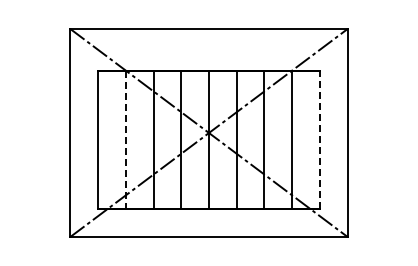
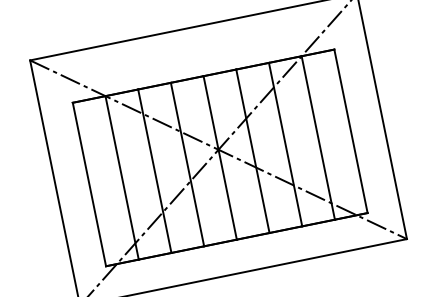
line: (319, 139) -> (350, 130), dashed -> solid
line: (125, 140) -> (121, 178), dashed -> solid

